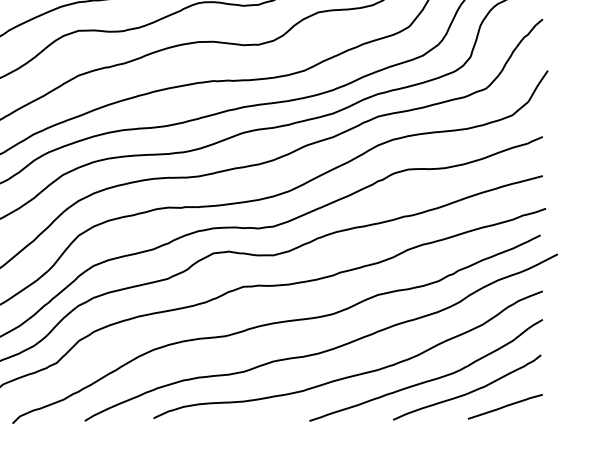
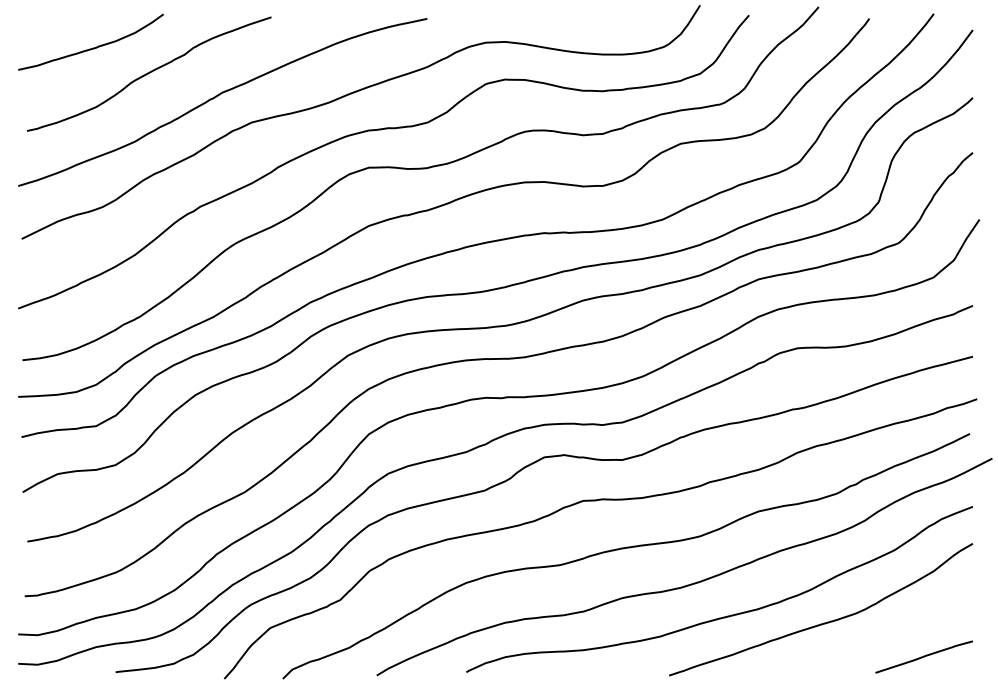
curve: (468, 392) -> (875, 638), removed

